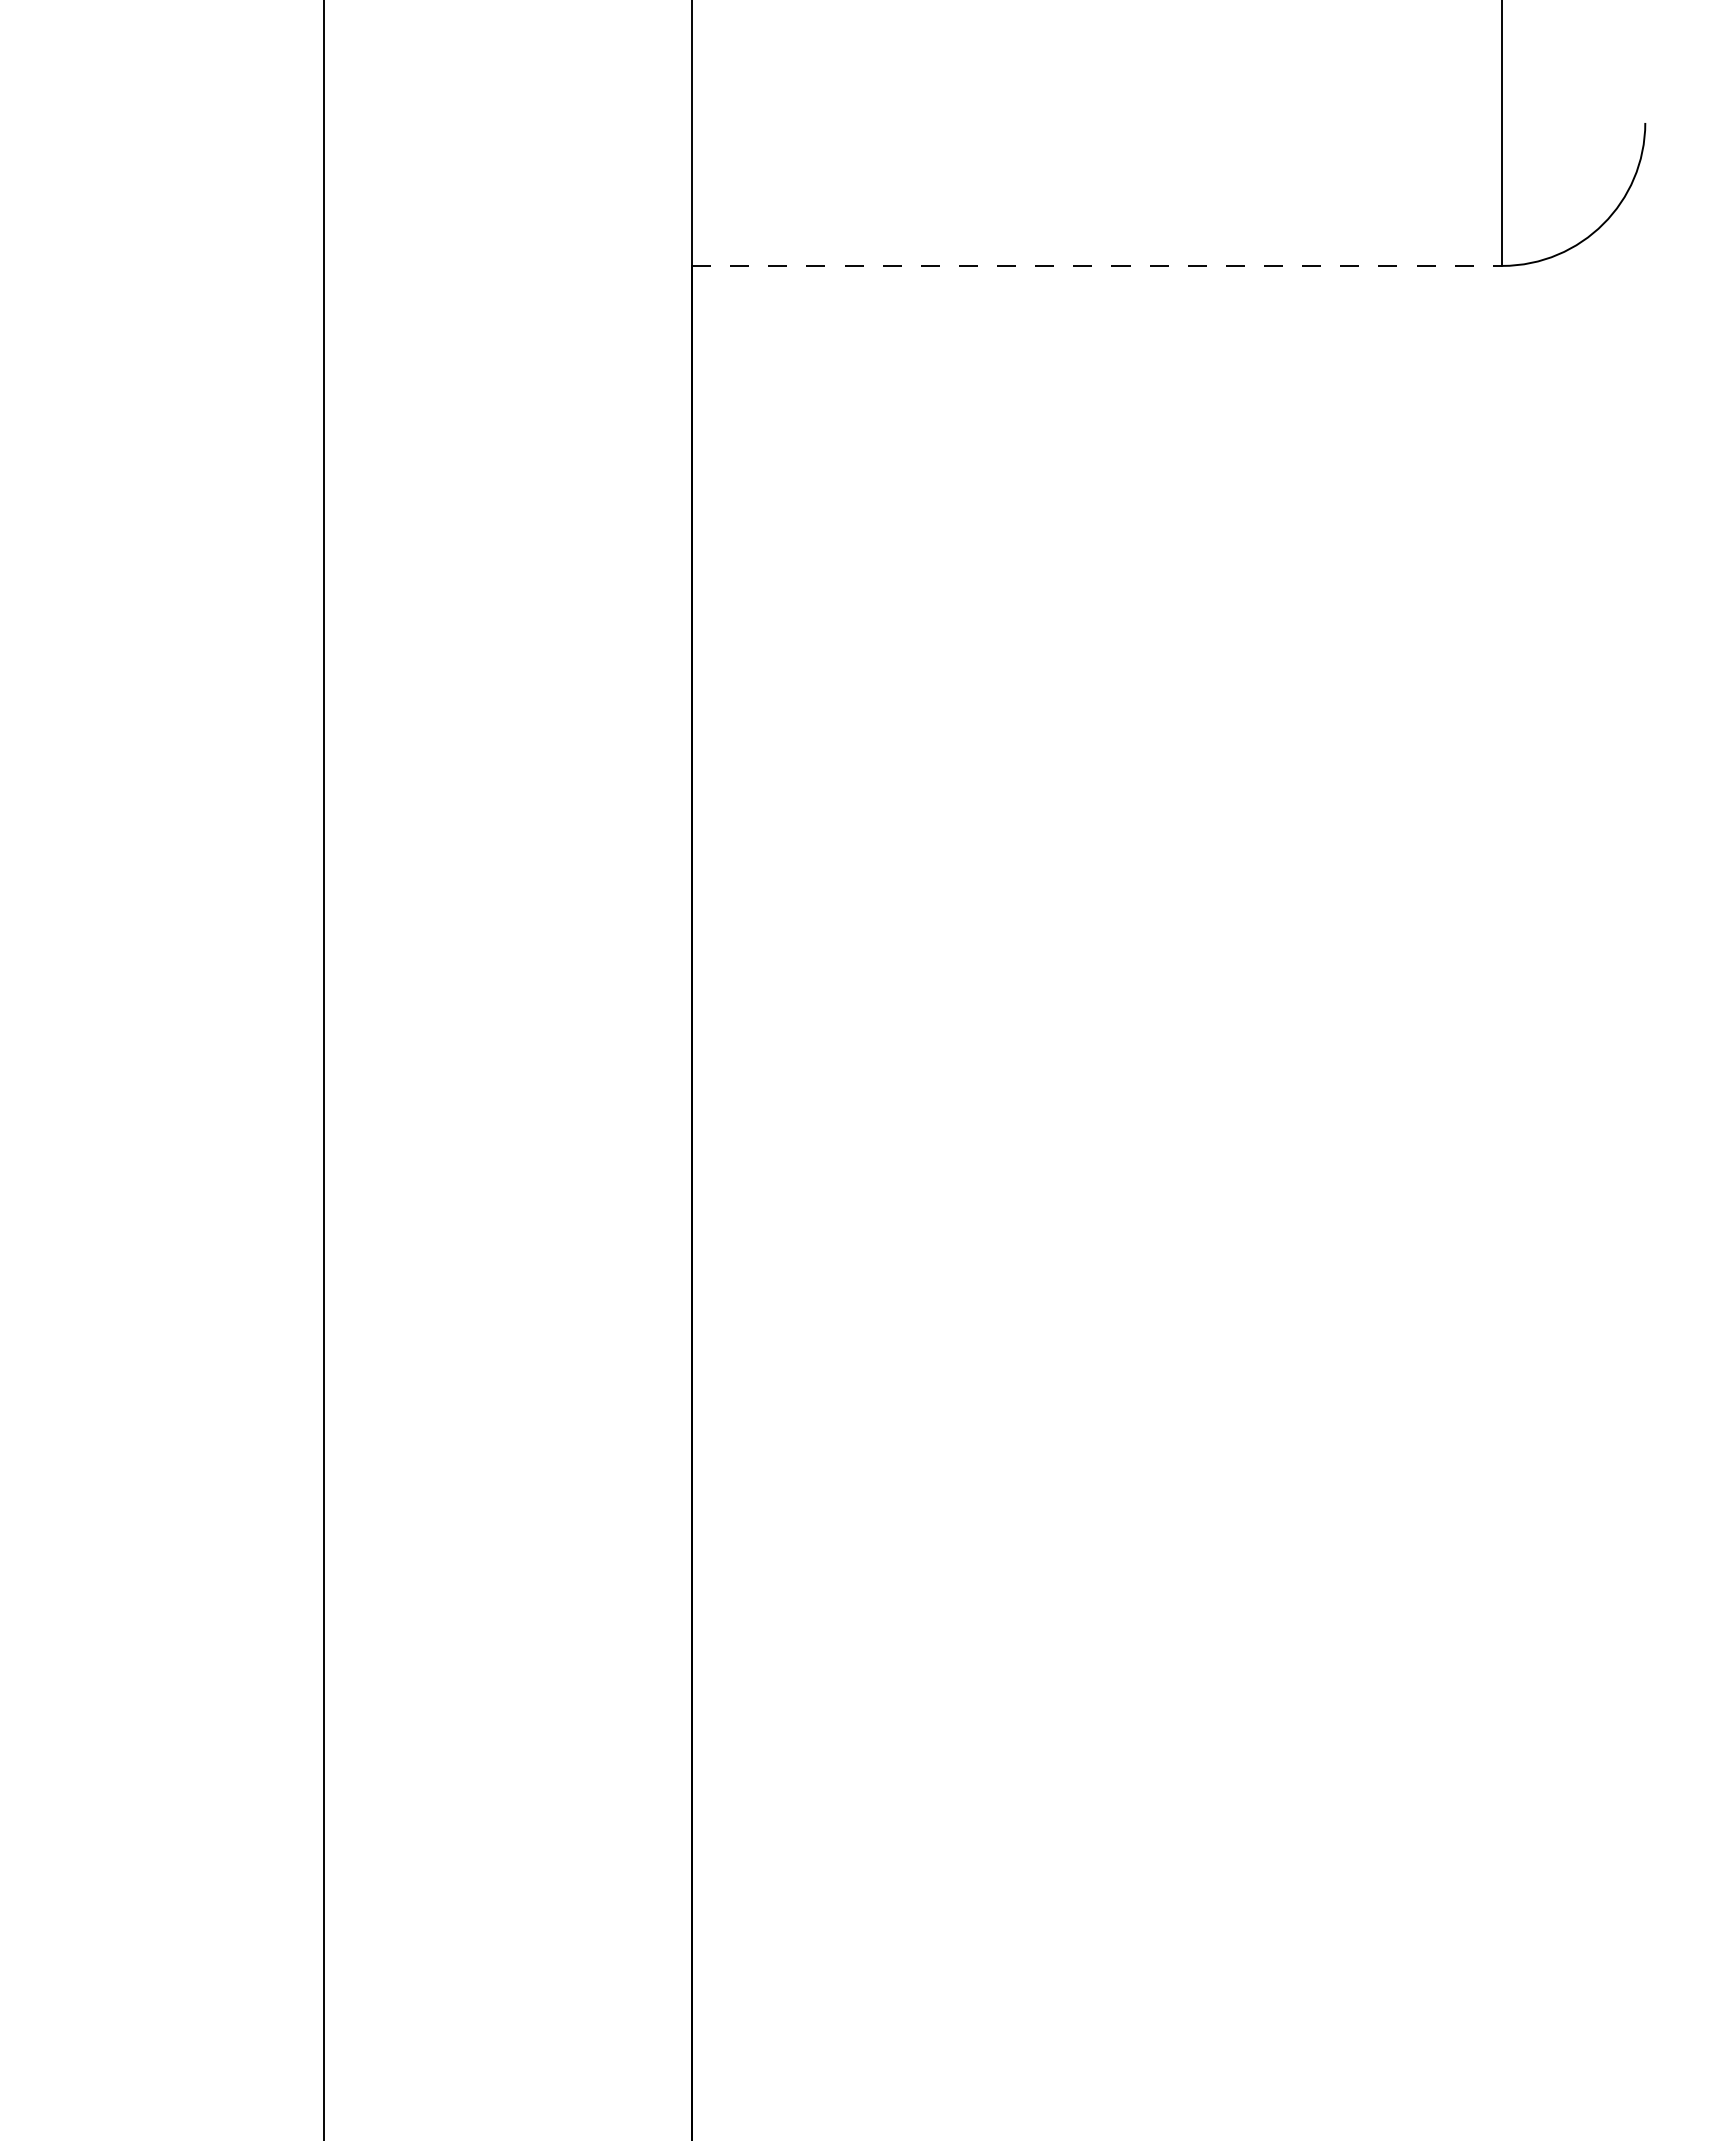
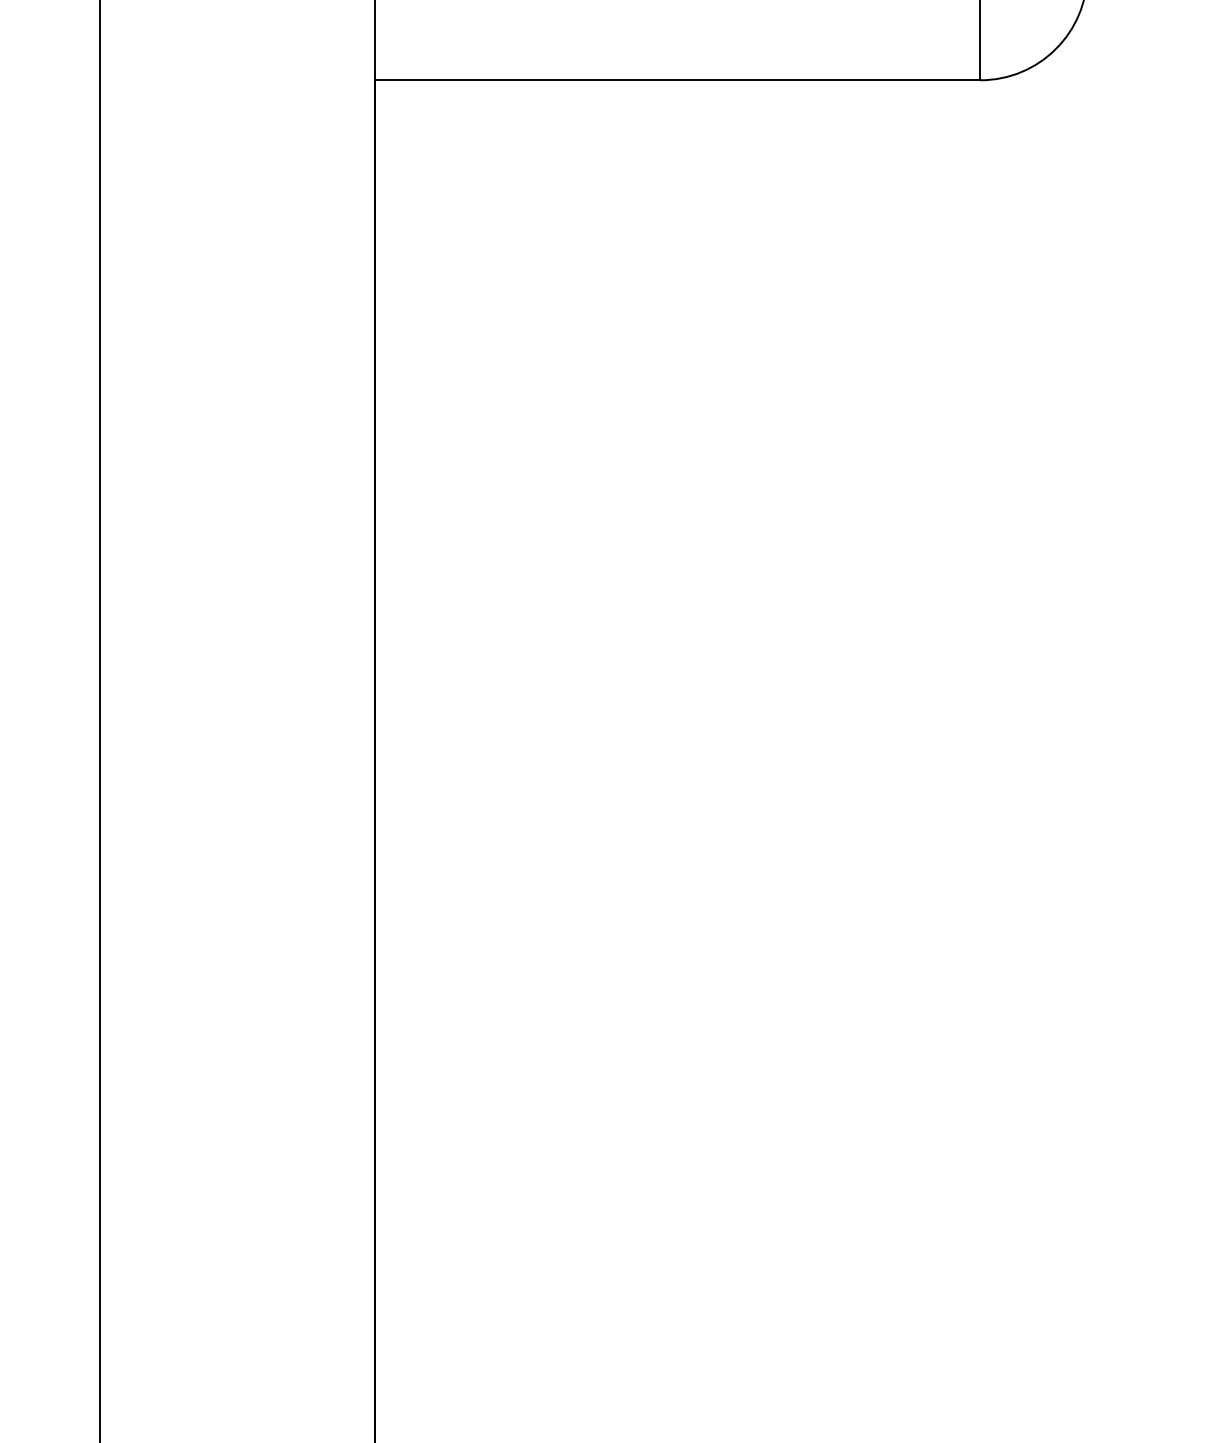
line: (1097, 265) -> (677, 79), dashed -> solid

